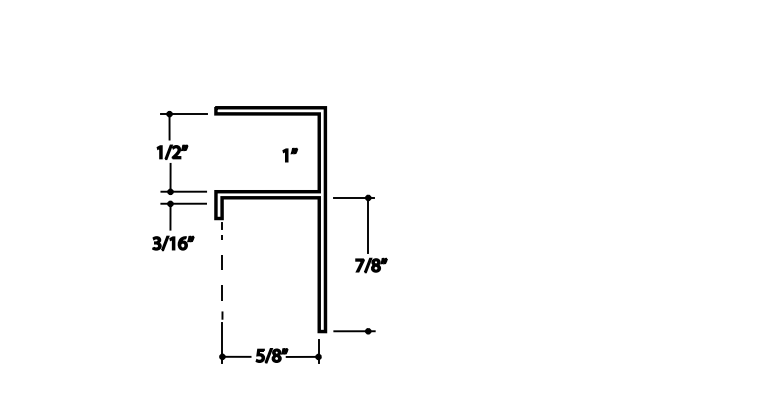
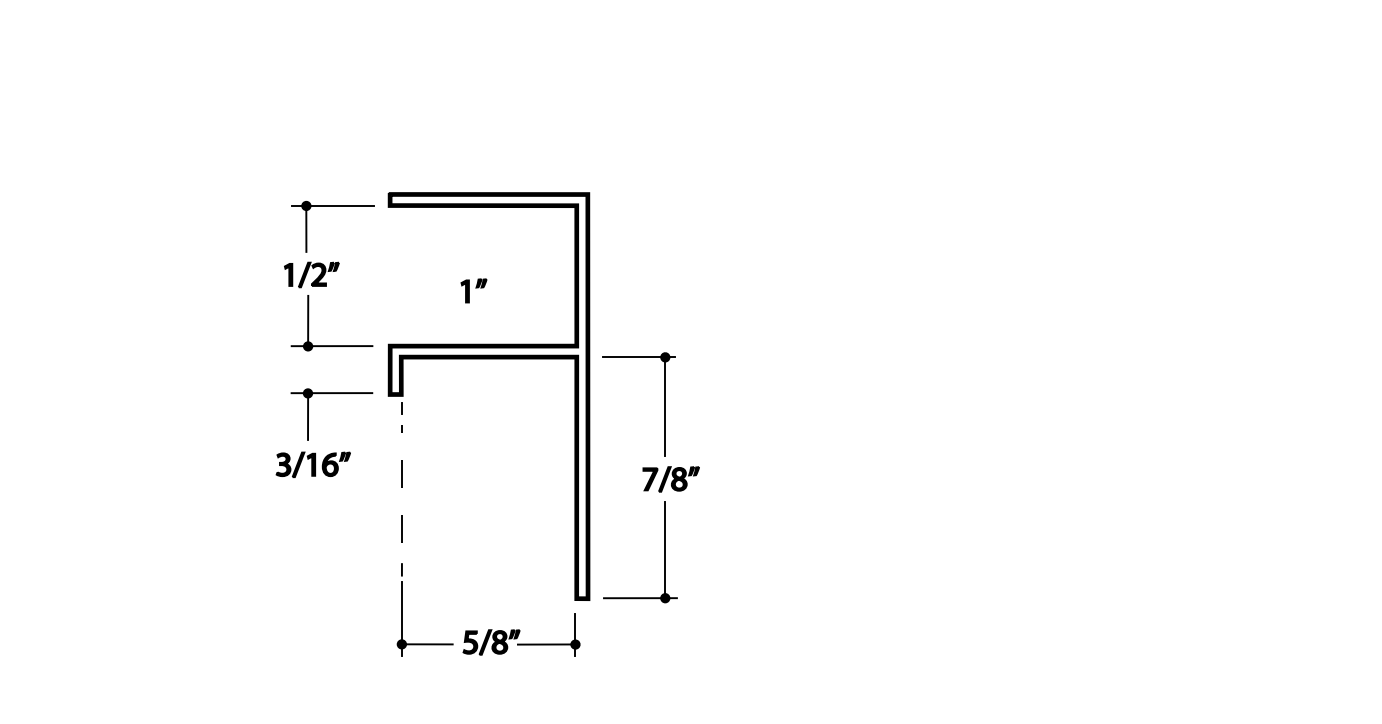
part: (289, 154) -> (472, 289), moved
part: (171, 225) -> (309, 432), moved
line: (368, 303) -> (665, 548), added

